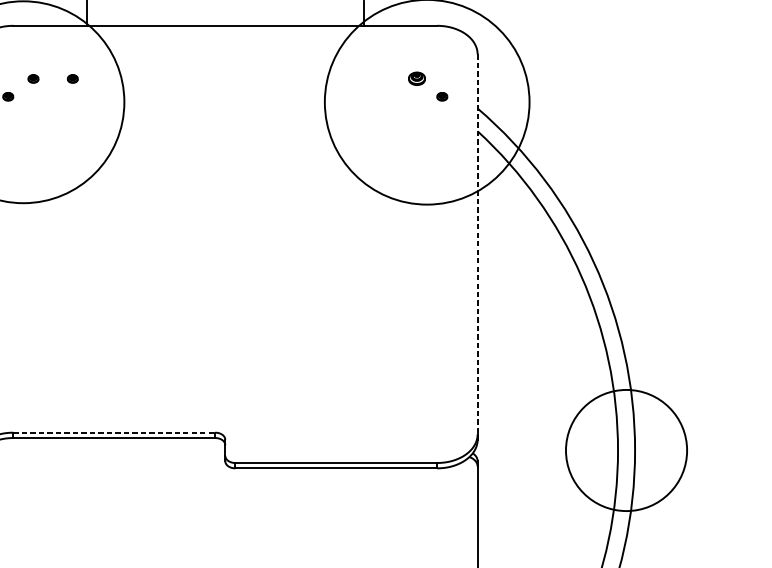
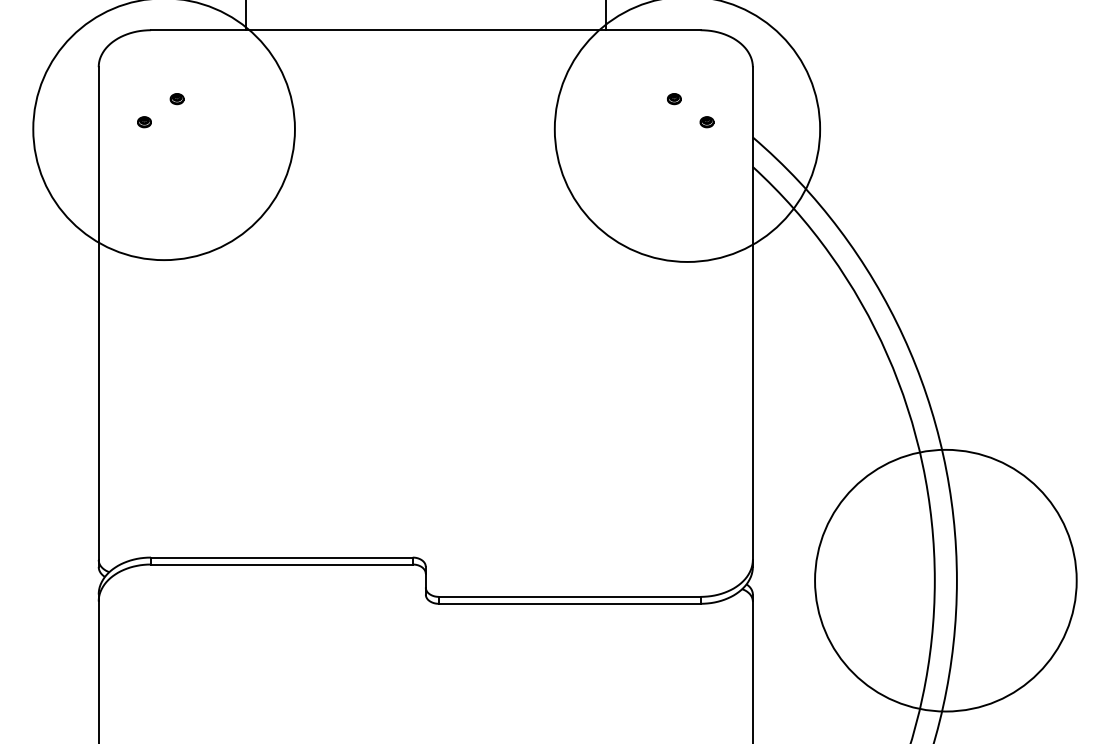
part: (72, 79) -> (227, 99), removed
part: (417, 79) -> (674, 99), size x0.62
line: (477, 245) -> (752, 314), dashed -> solid
line: (113, 432) -> (281, 557), dashed -> solid
circle: (626, 450) -> (945, 580), size x1.67

